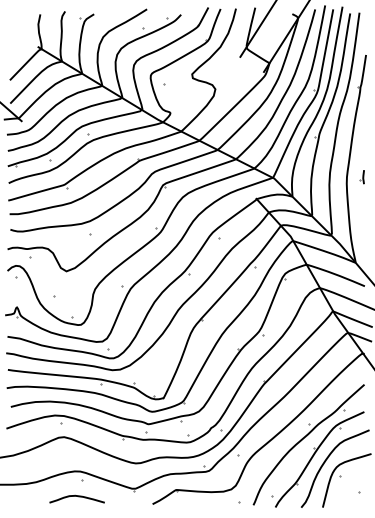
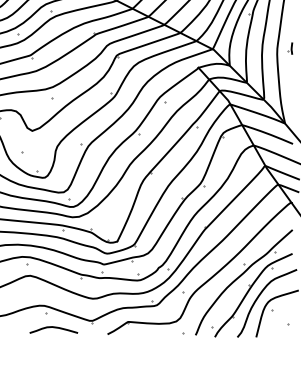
curve: (76, 496) -> (53, 327), moved

